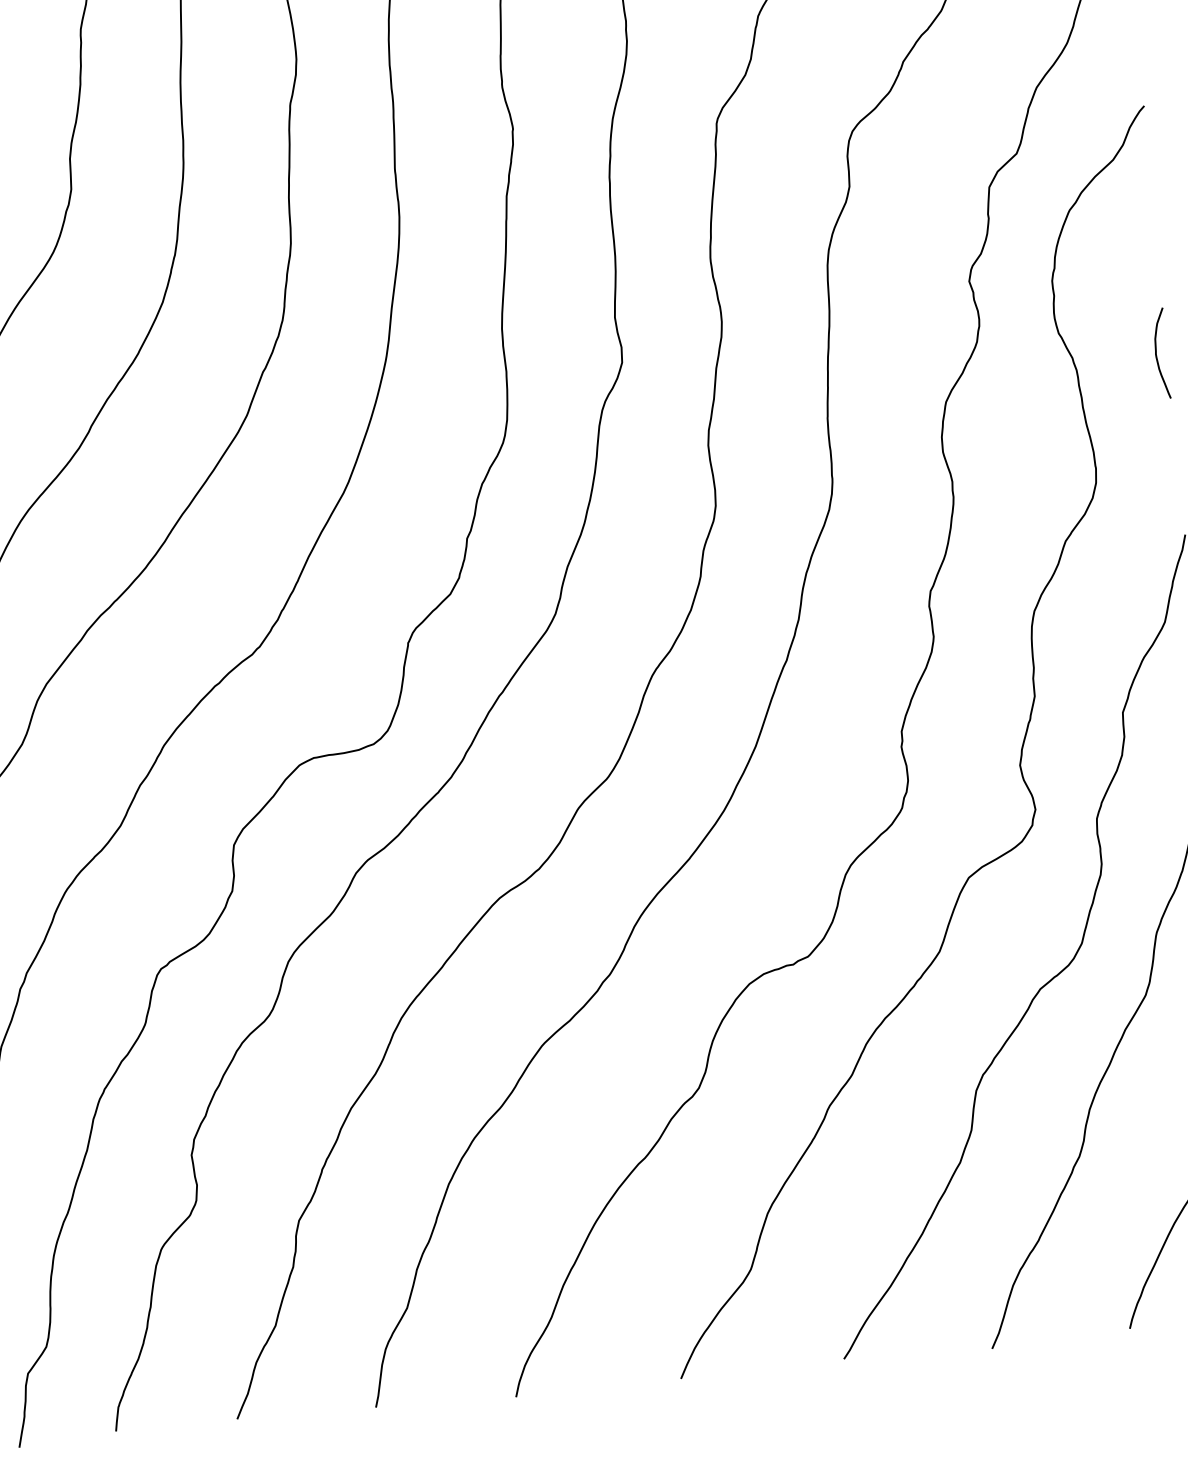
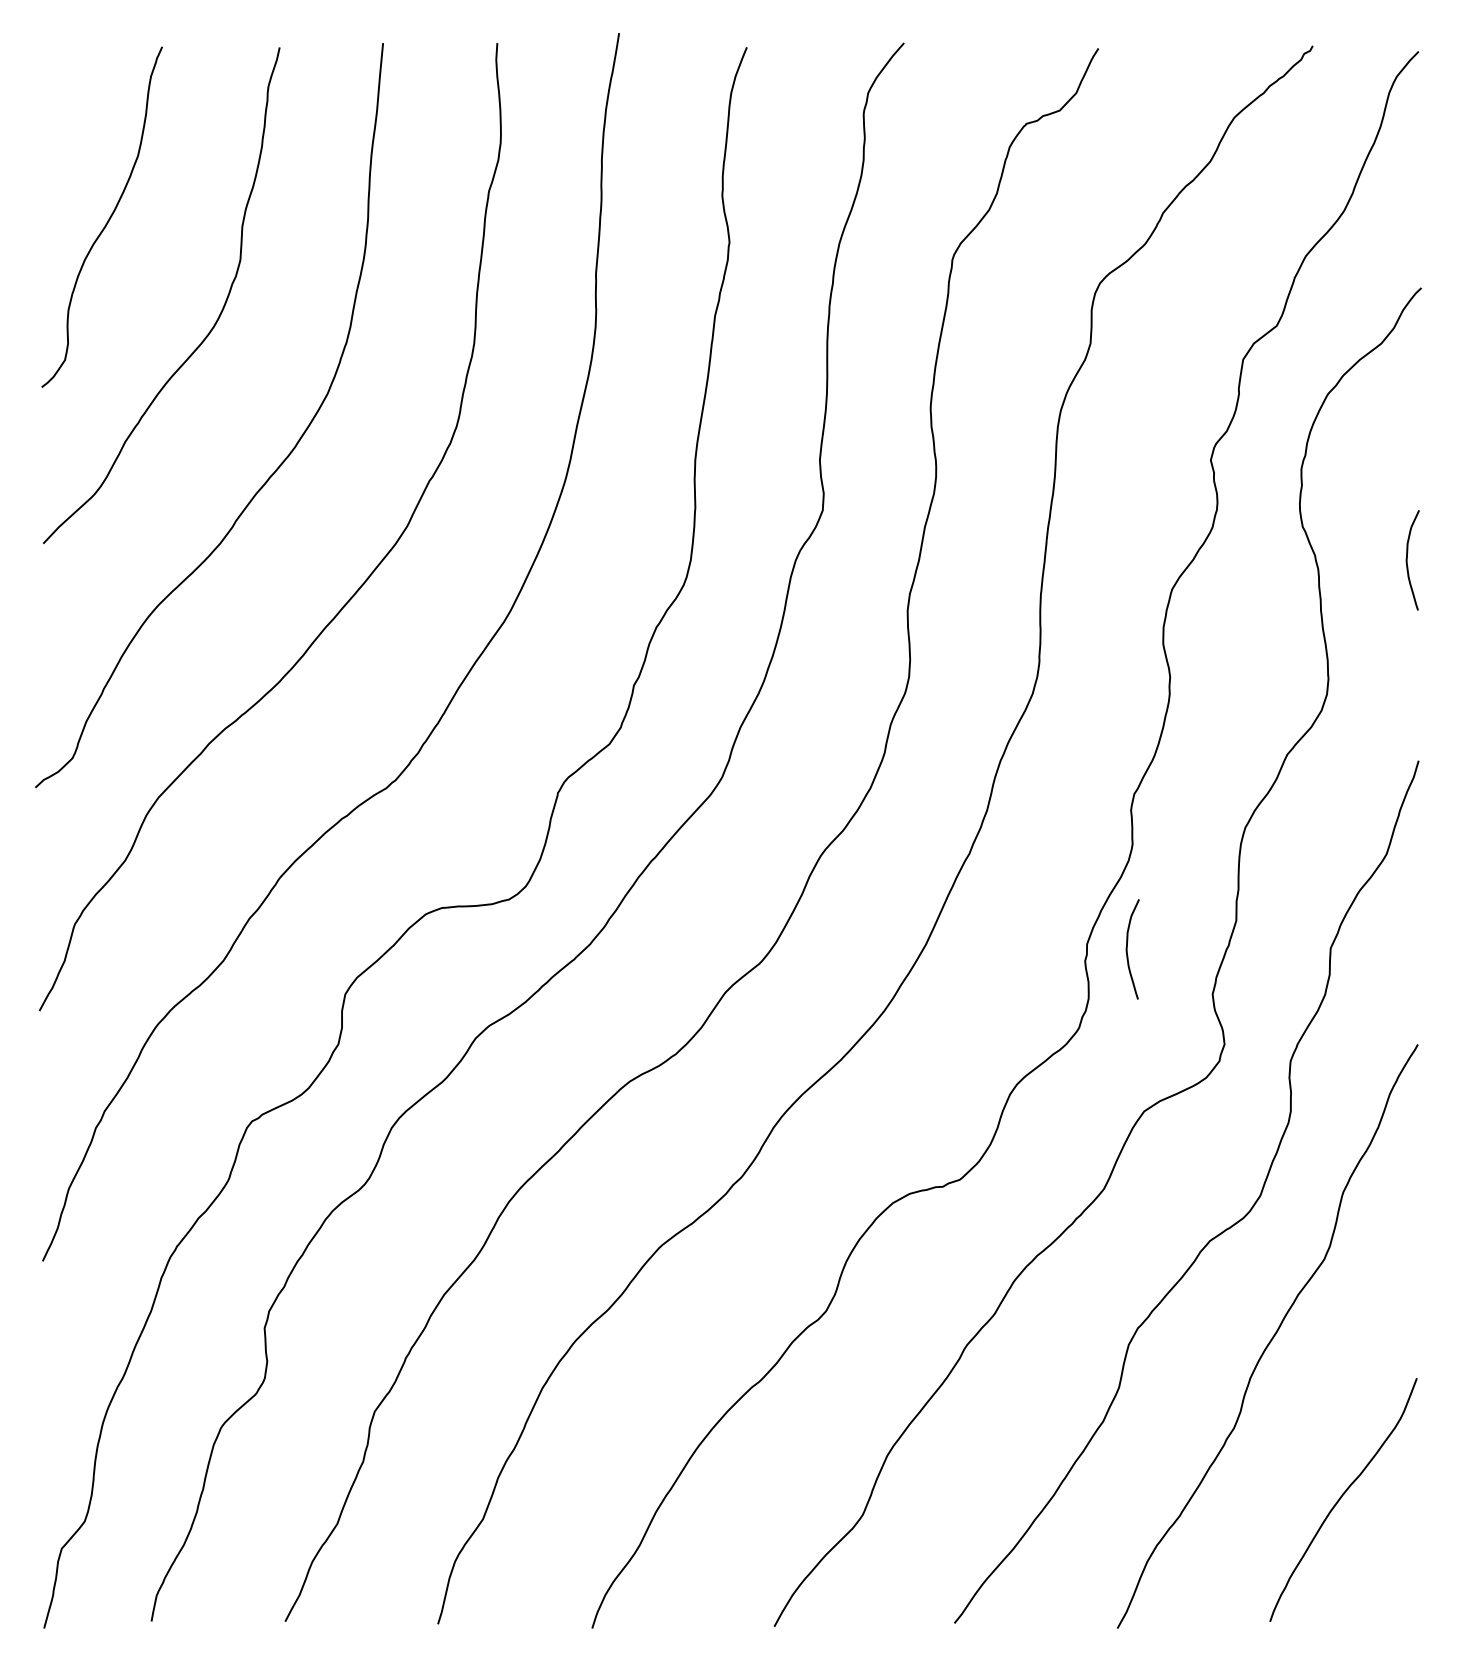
curve: (938, 732) -> (1127, 949), added

